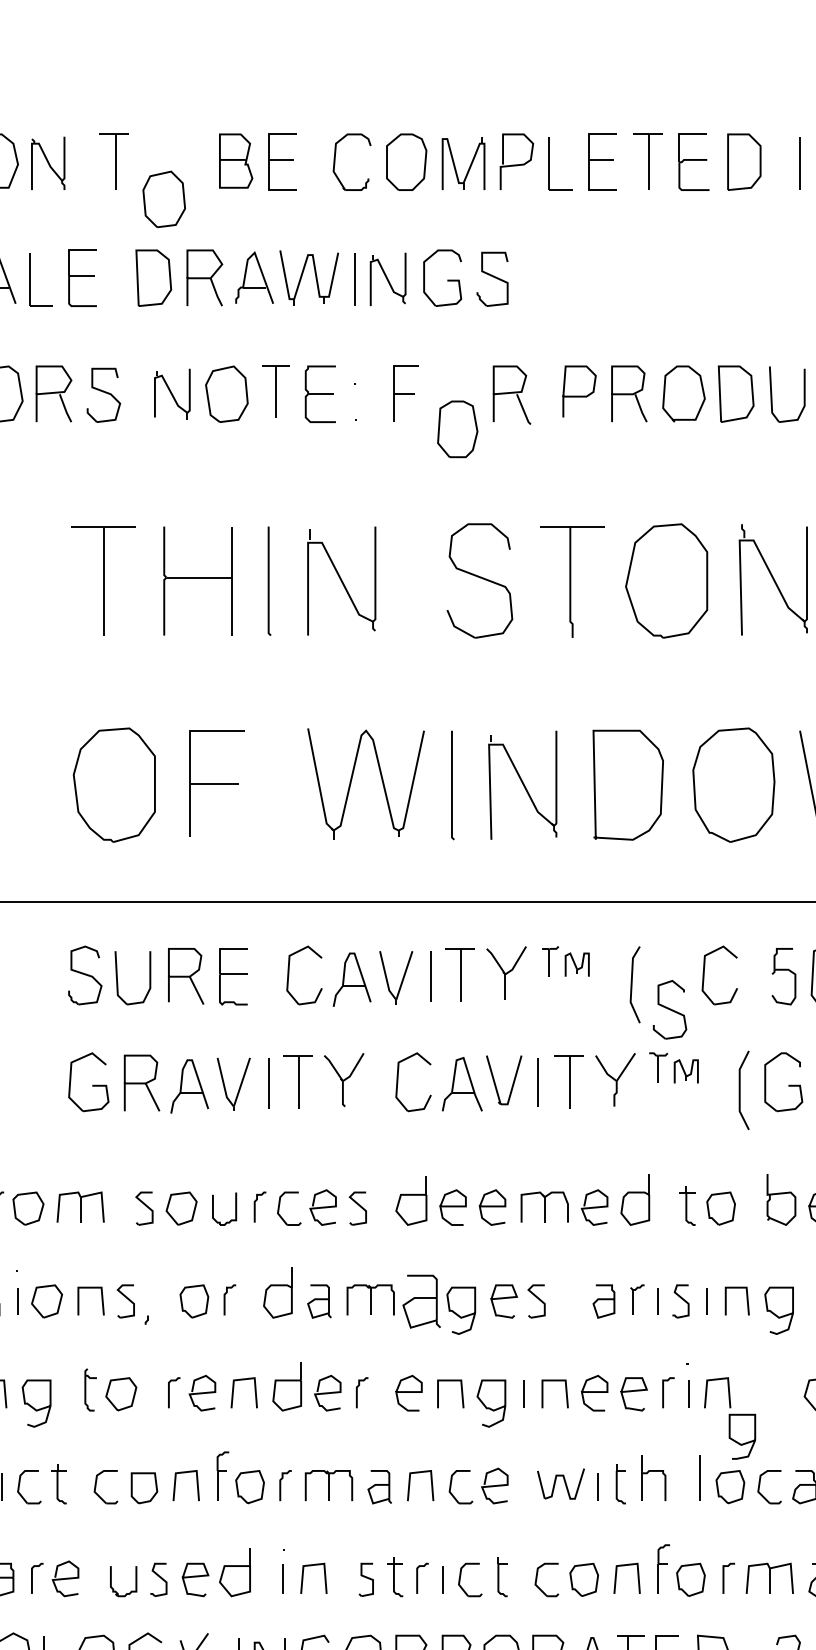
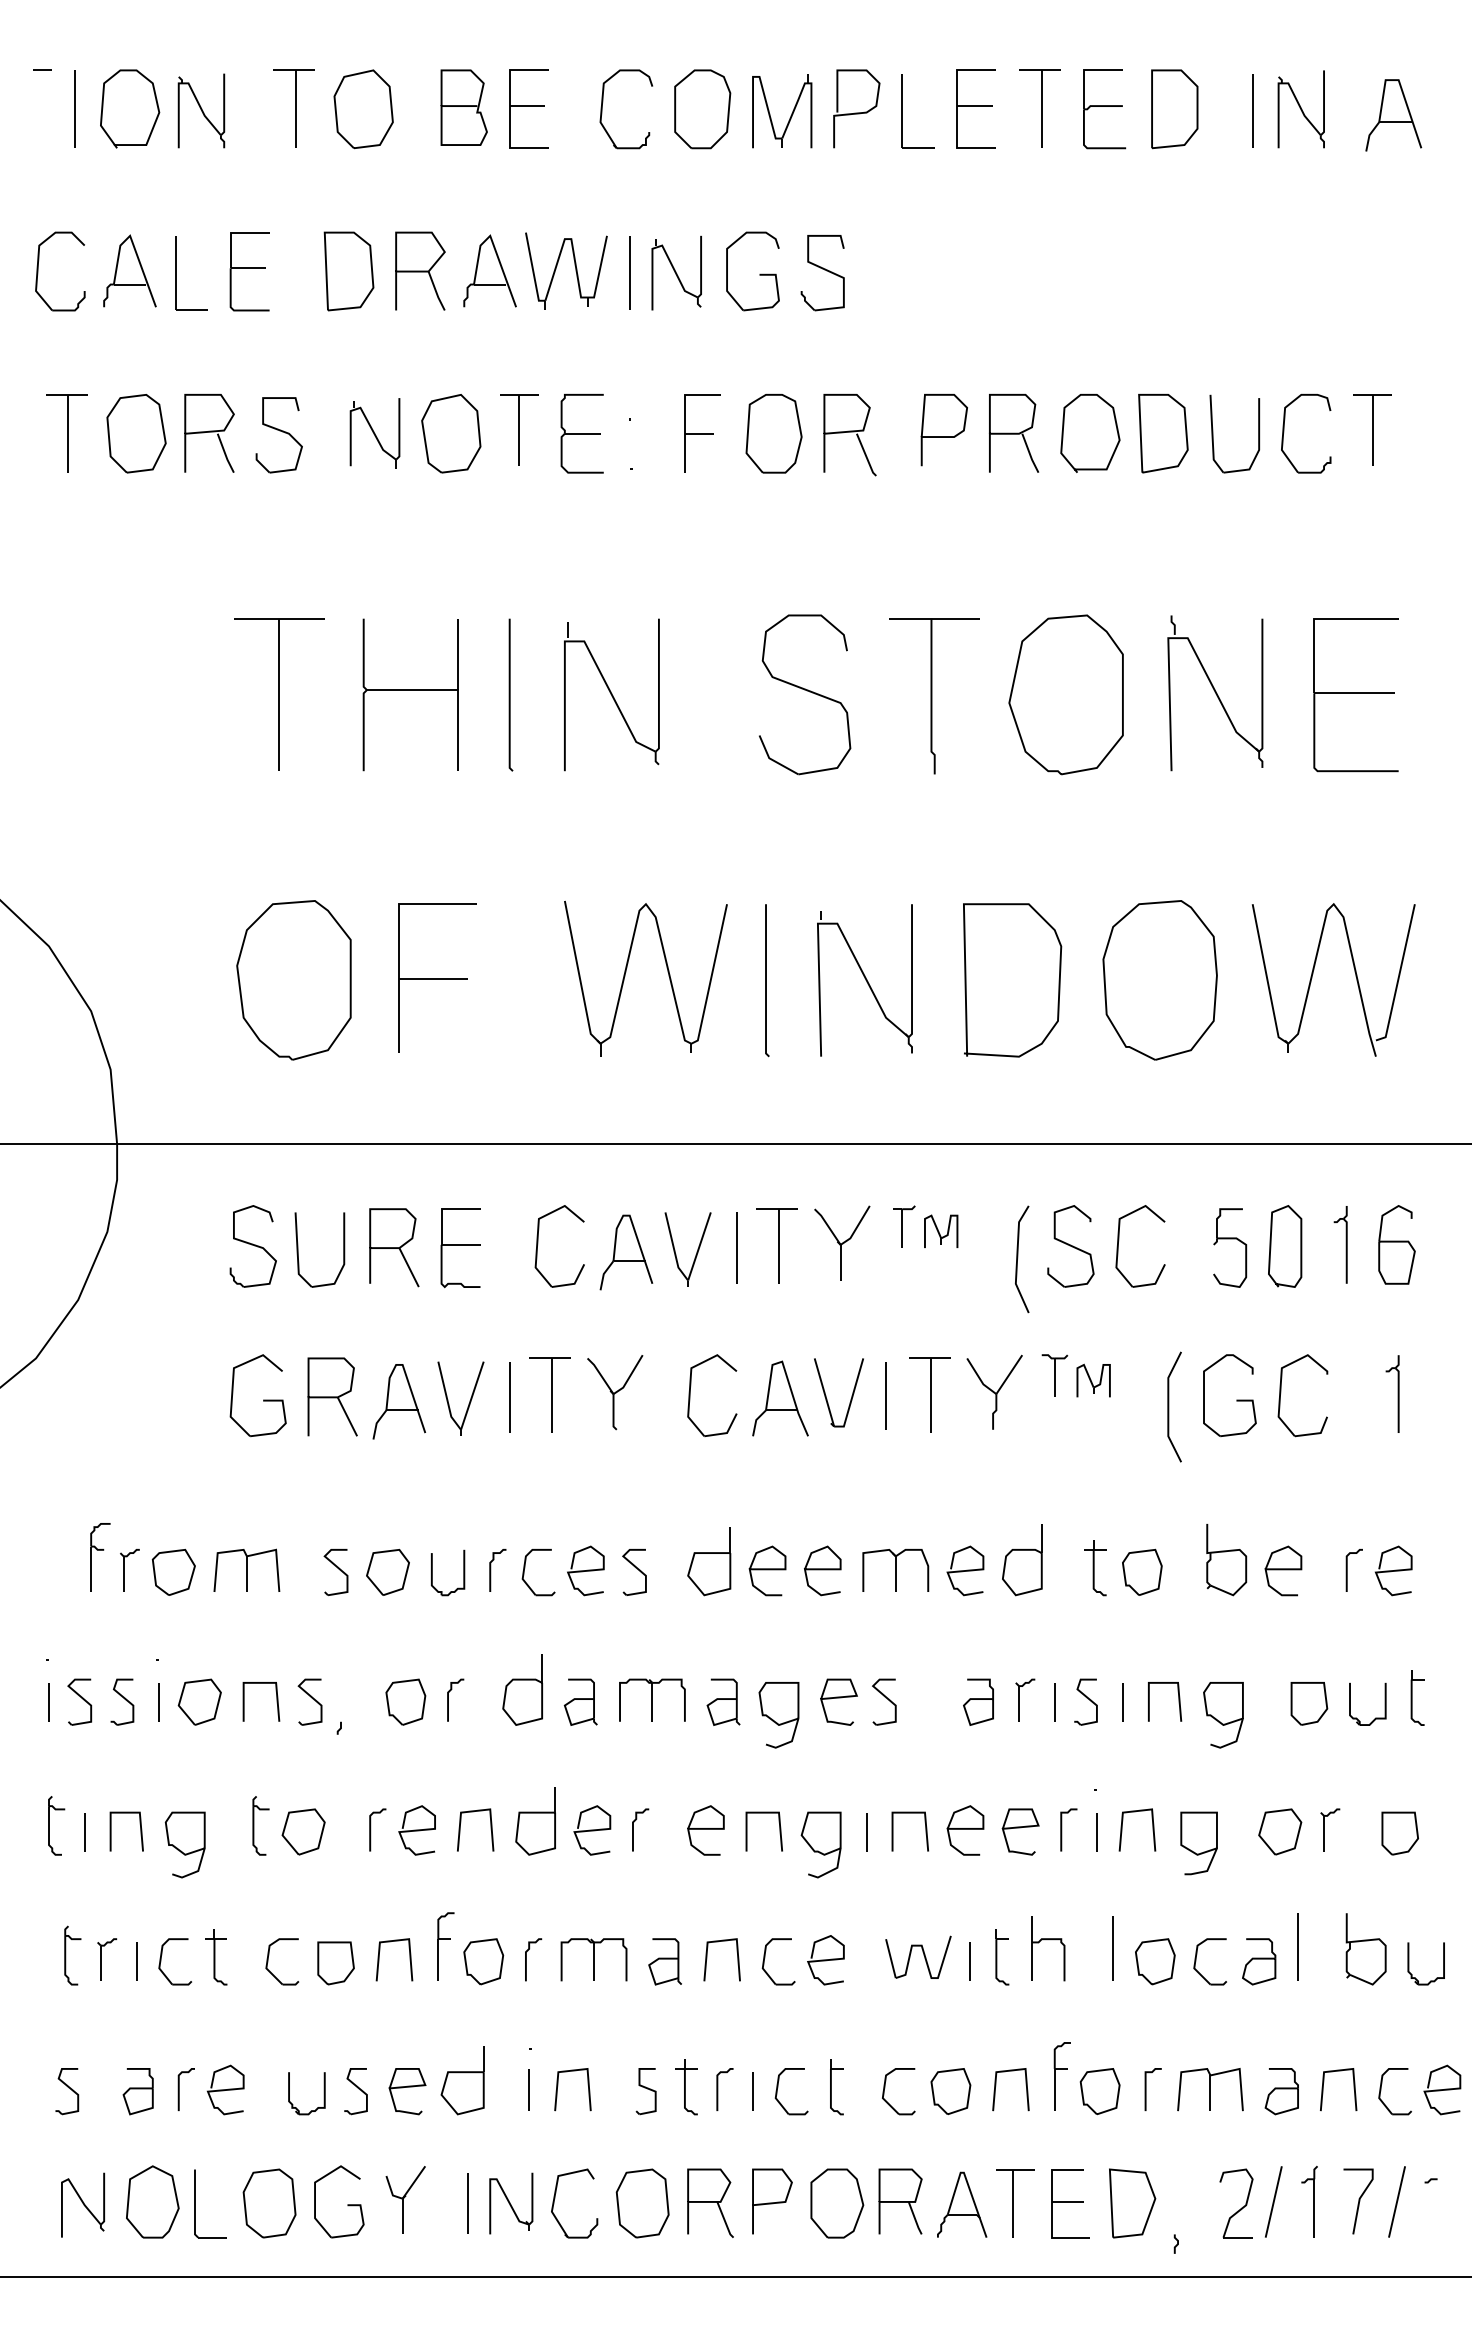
part: (164, 199) -> (363, 109), moved
part: (457, 429) -> (773, 433), moved
part: (669, 1009) -> (1070, 1246), moved
part: (421, 1300) -> (723, 1701), size x0.62
curve: (739, 1442) -> (1194, 1851), moved

